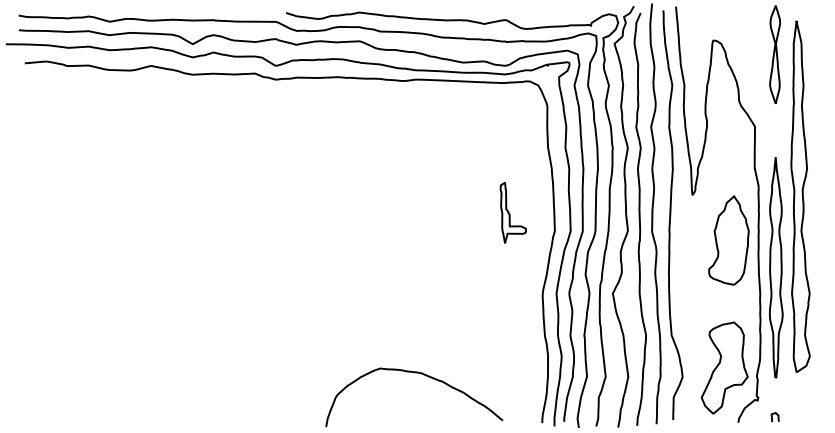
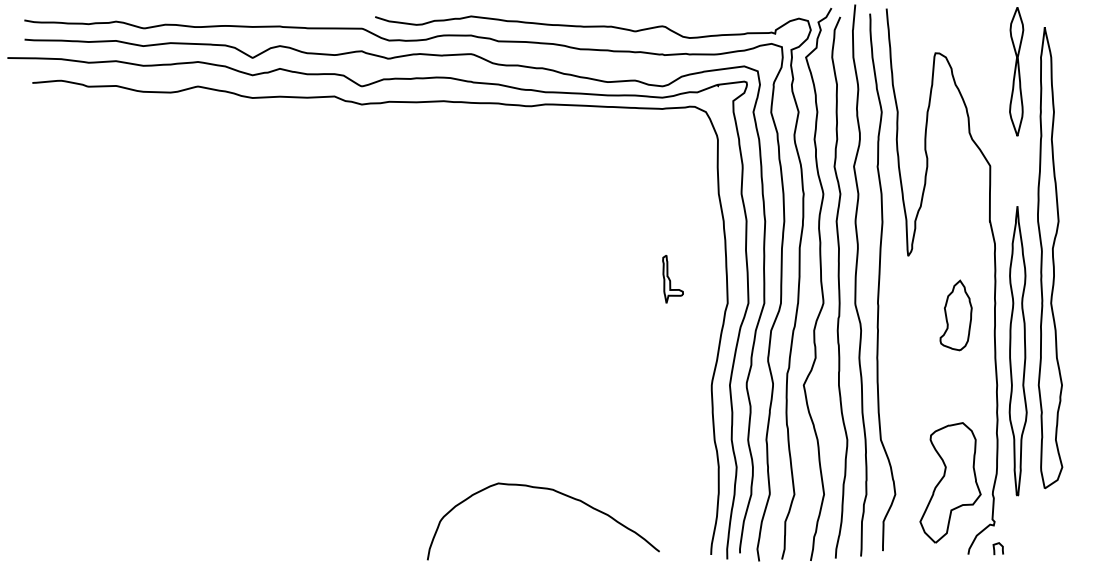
part: (512, 212) -> (672, 278), size x0.6
part: (728, 240) -> (955, 315), size x0.6
curve: (772, 417) -> (994, 549), moved

